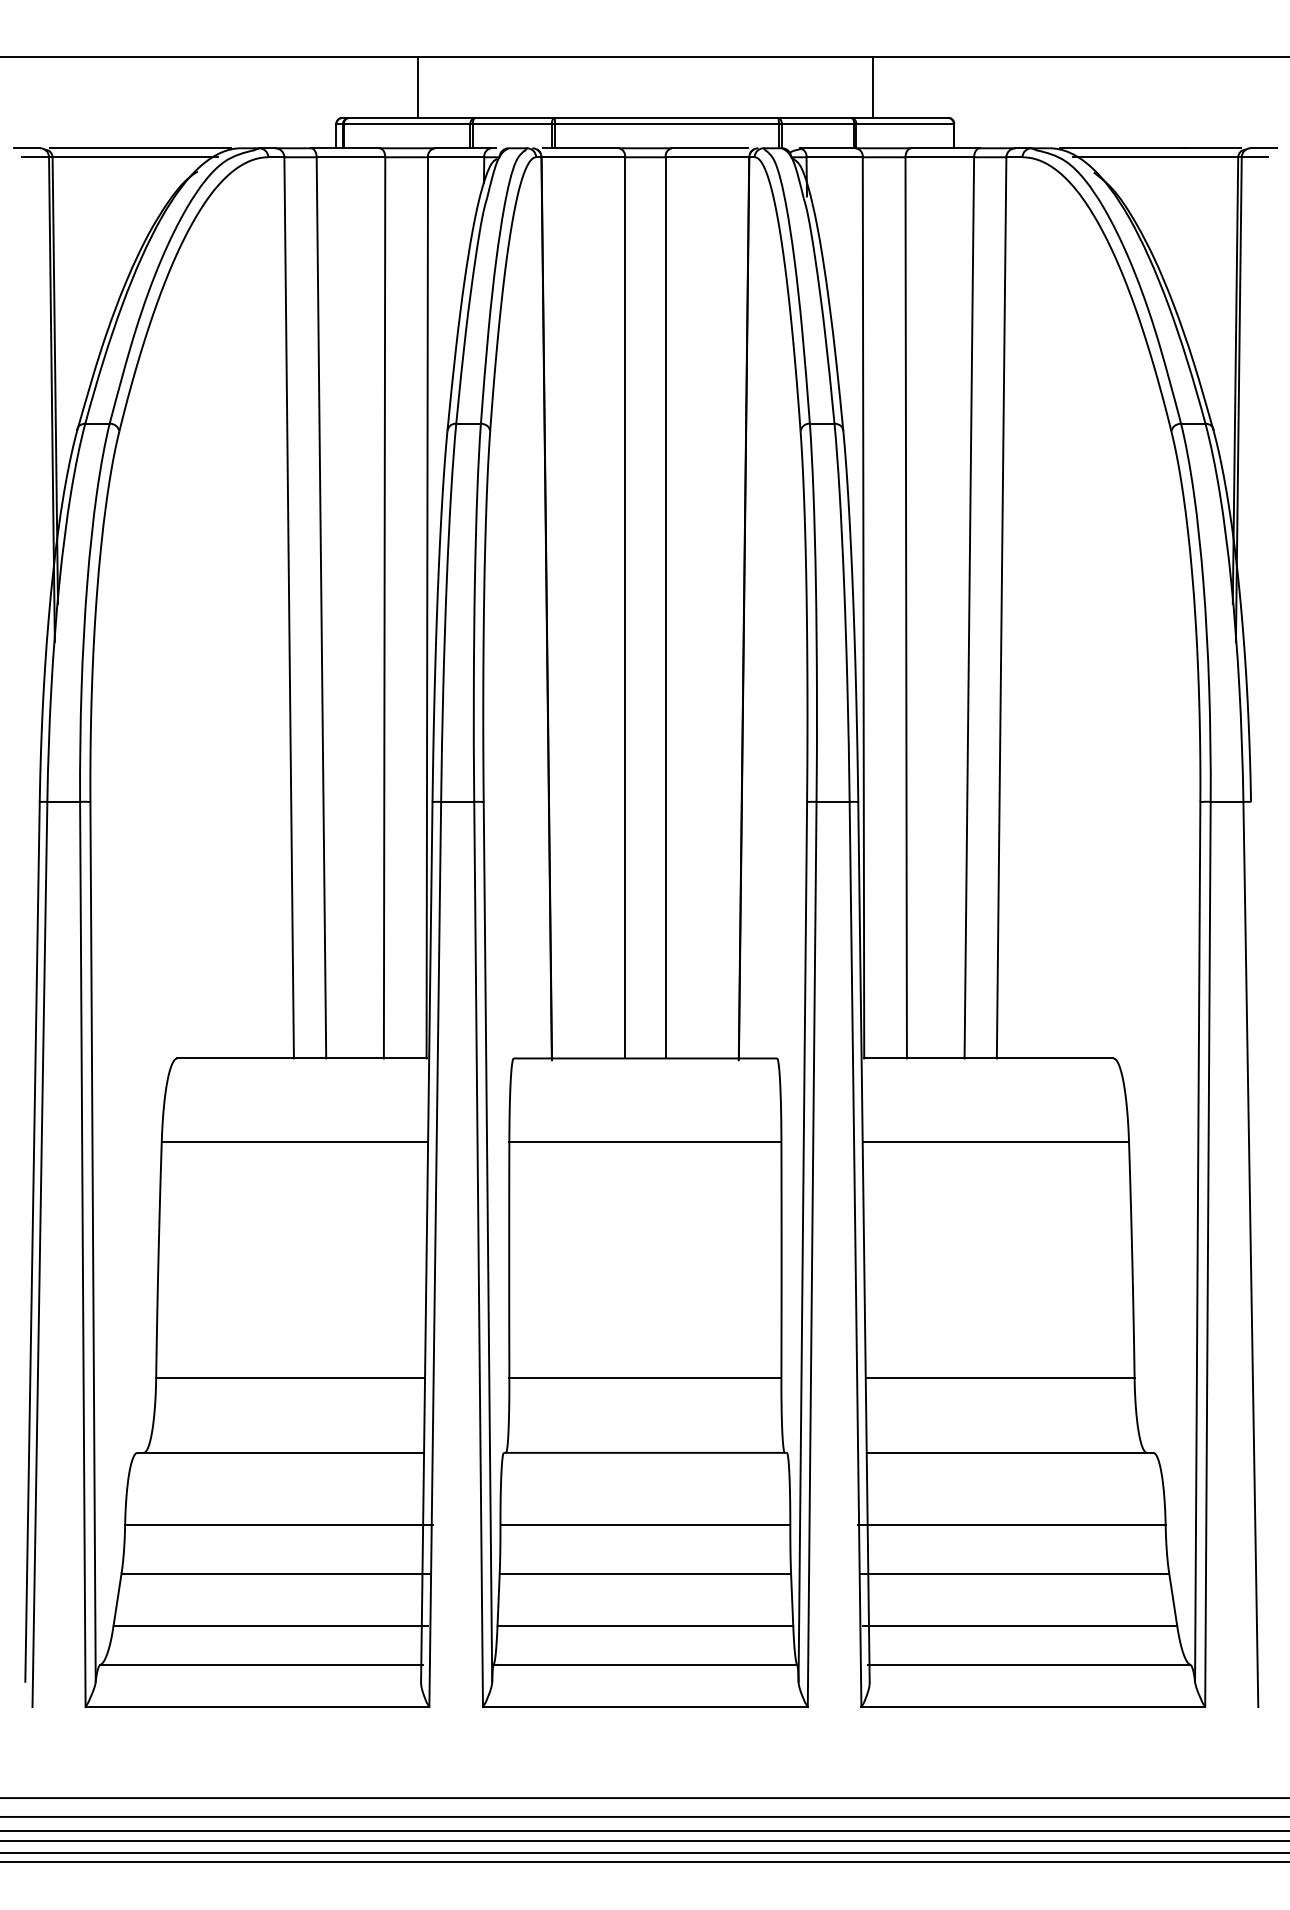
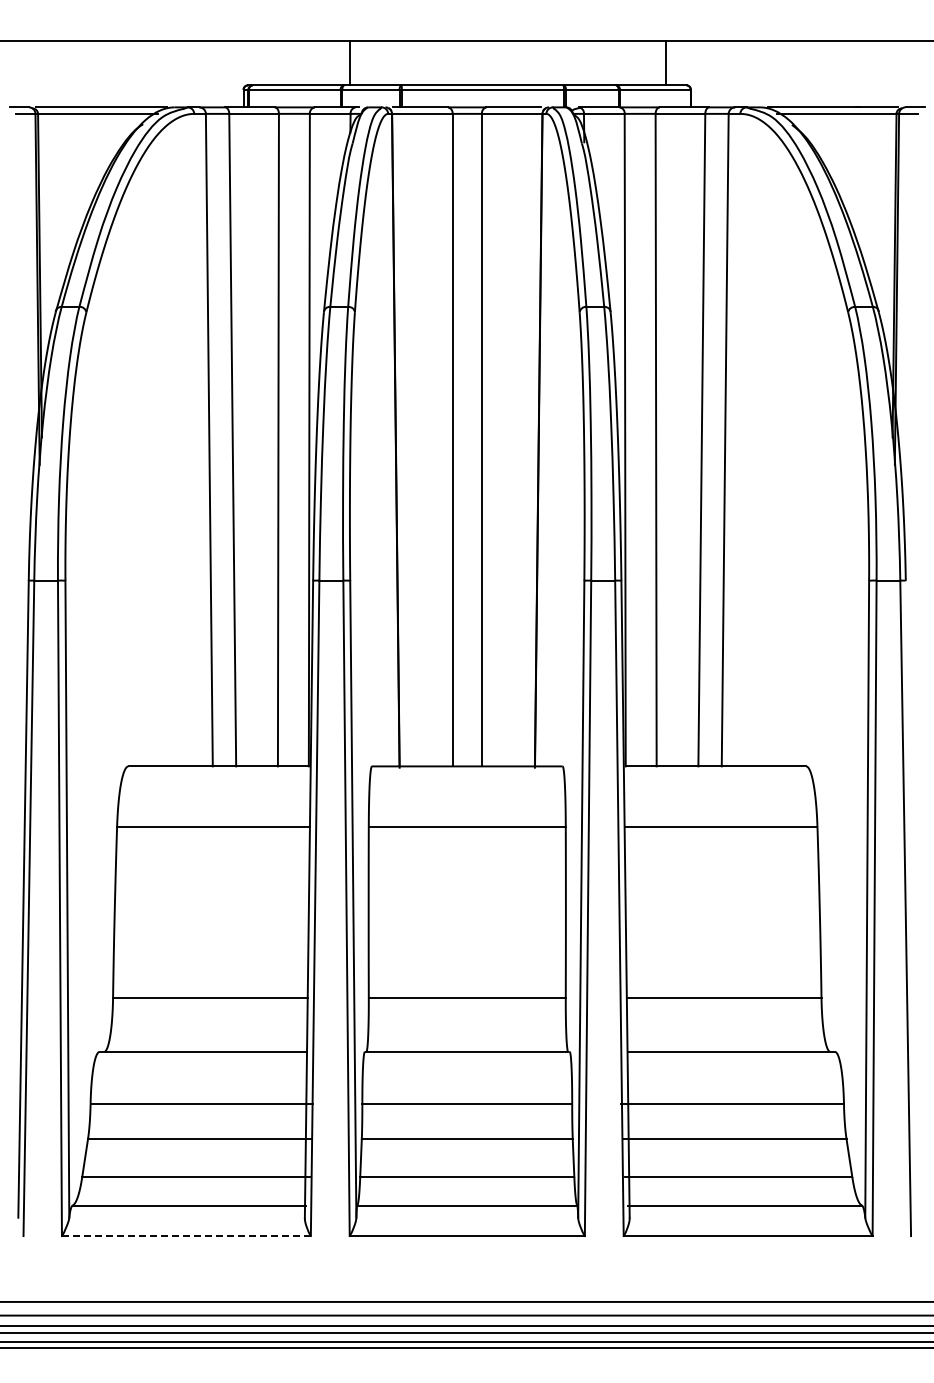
line: (417, 87) -> (349, 63), moved
line: (873, 87) -> (666, 63), moved
line: (256, 1707) -> (185, 1236), solid -> dashed

